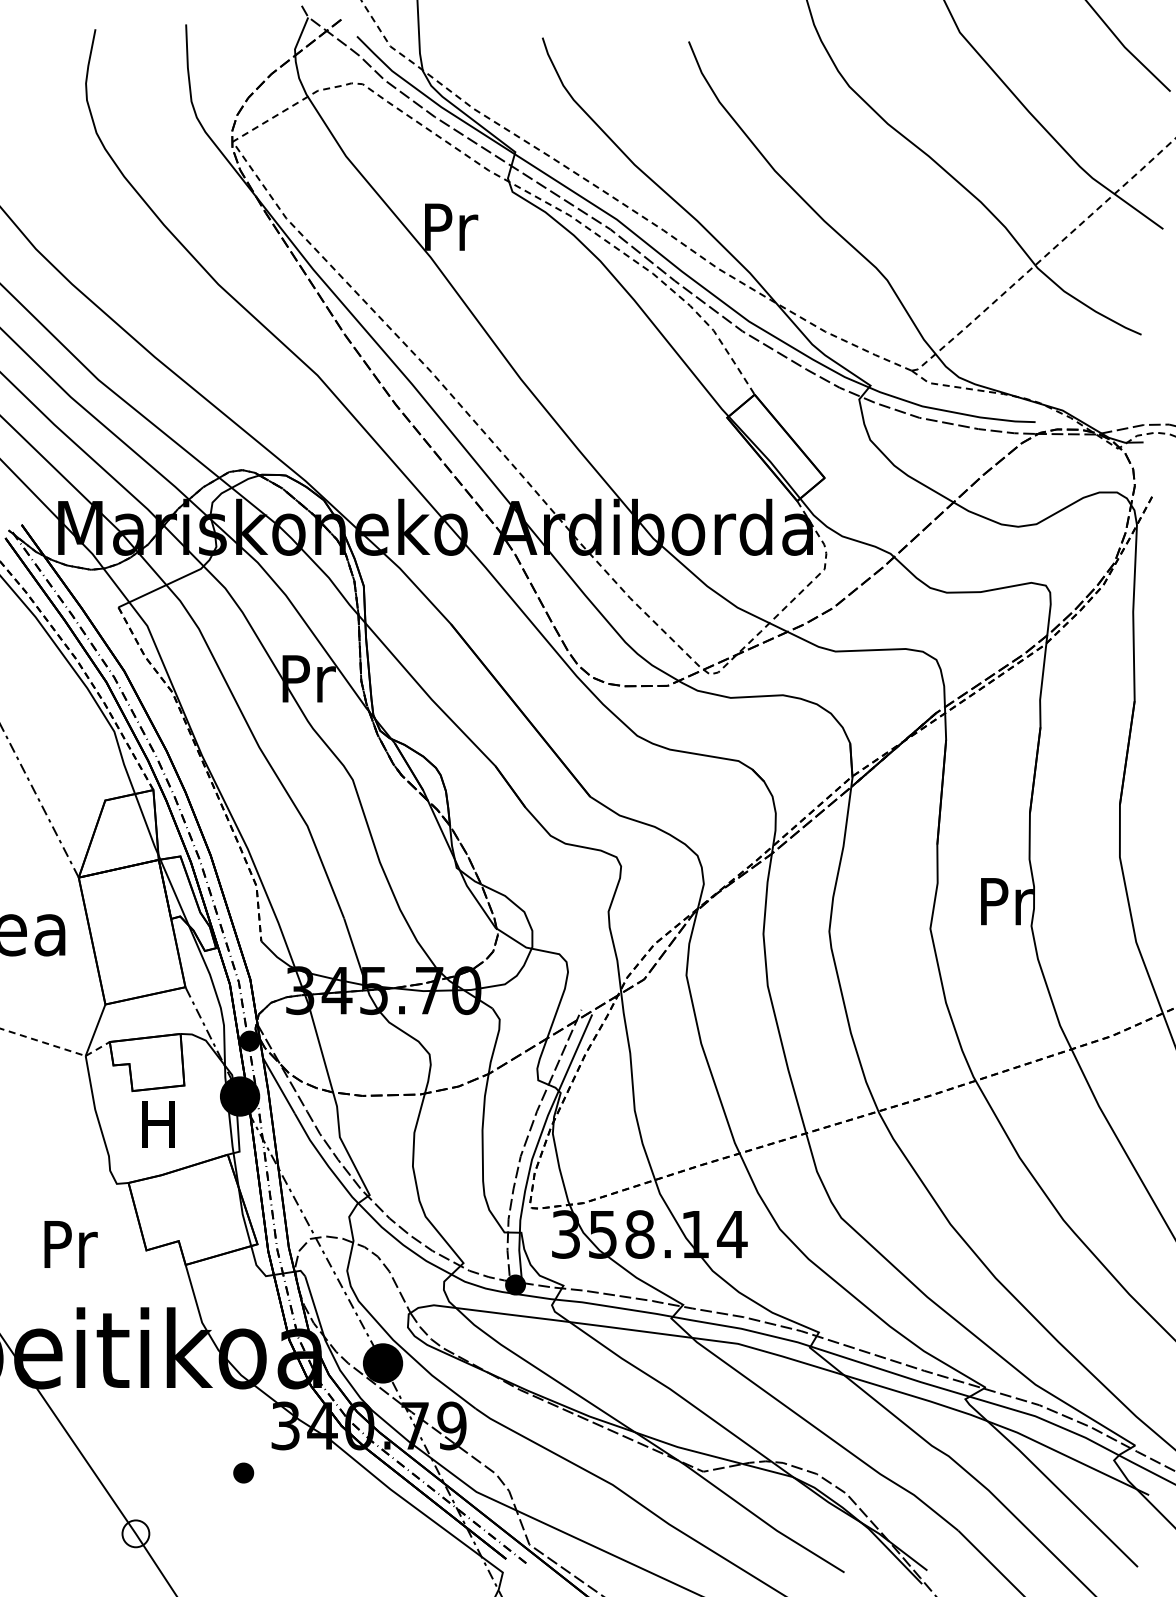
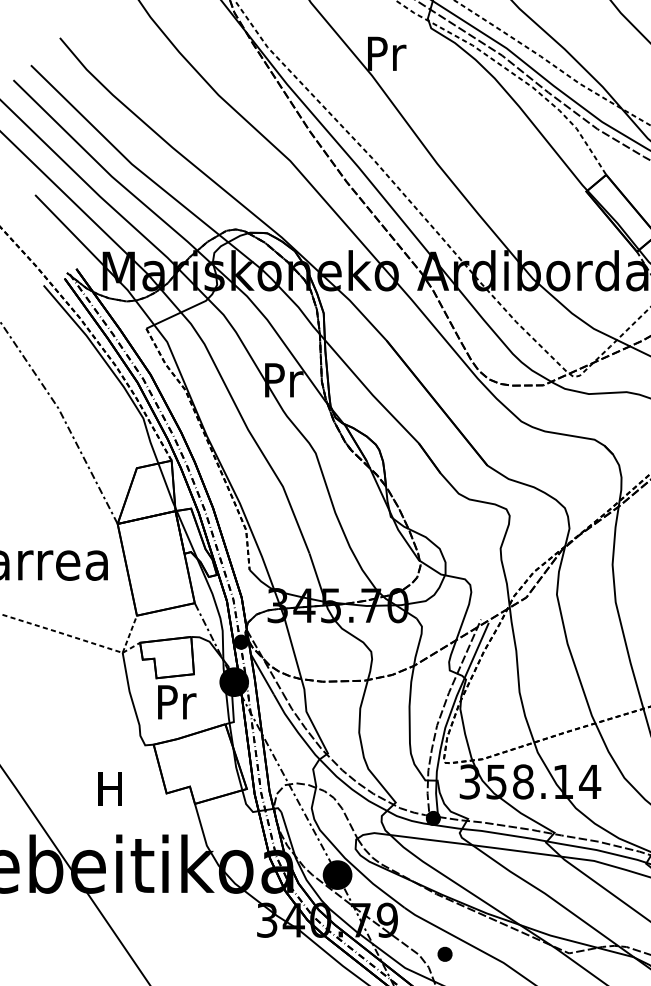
line: (95, 1030) -> (129, 634), solid -> dashed
text: (160, 1123) -> (176, 701), H -> Pr
text: (70, 1244) -> (111, 789), Pr -> H
part: (243, 1472) -> (444, 953), moved

